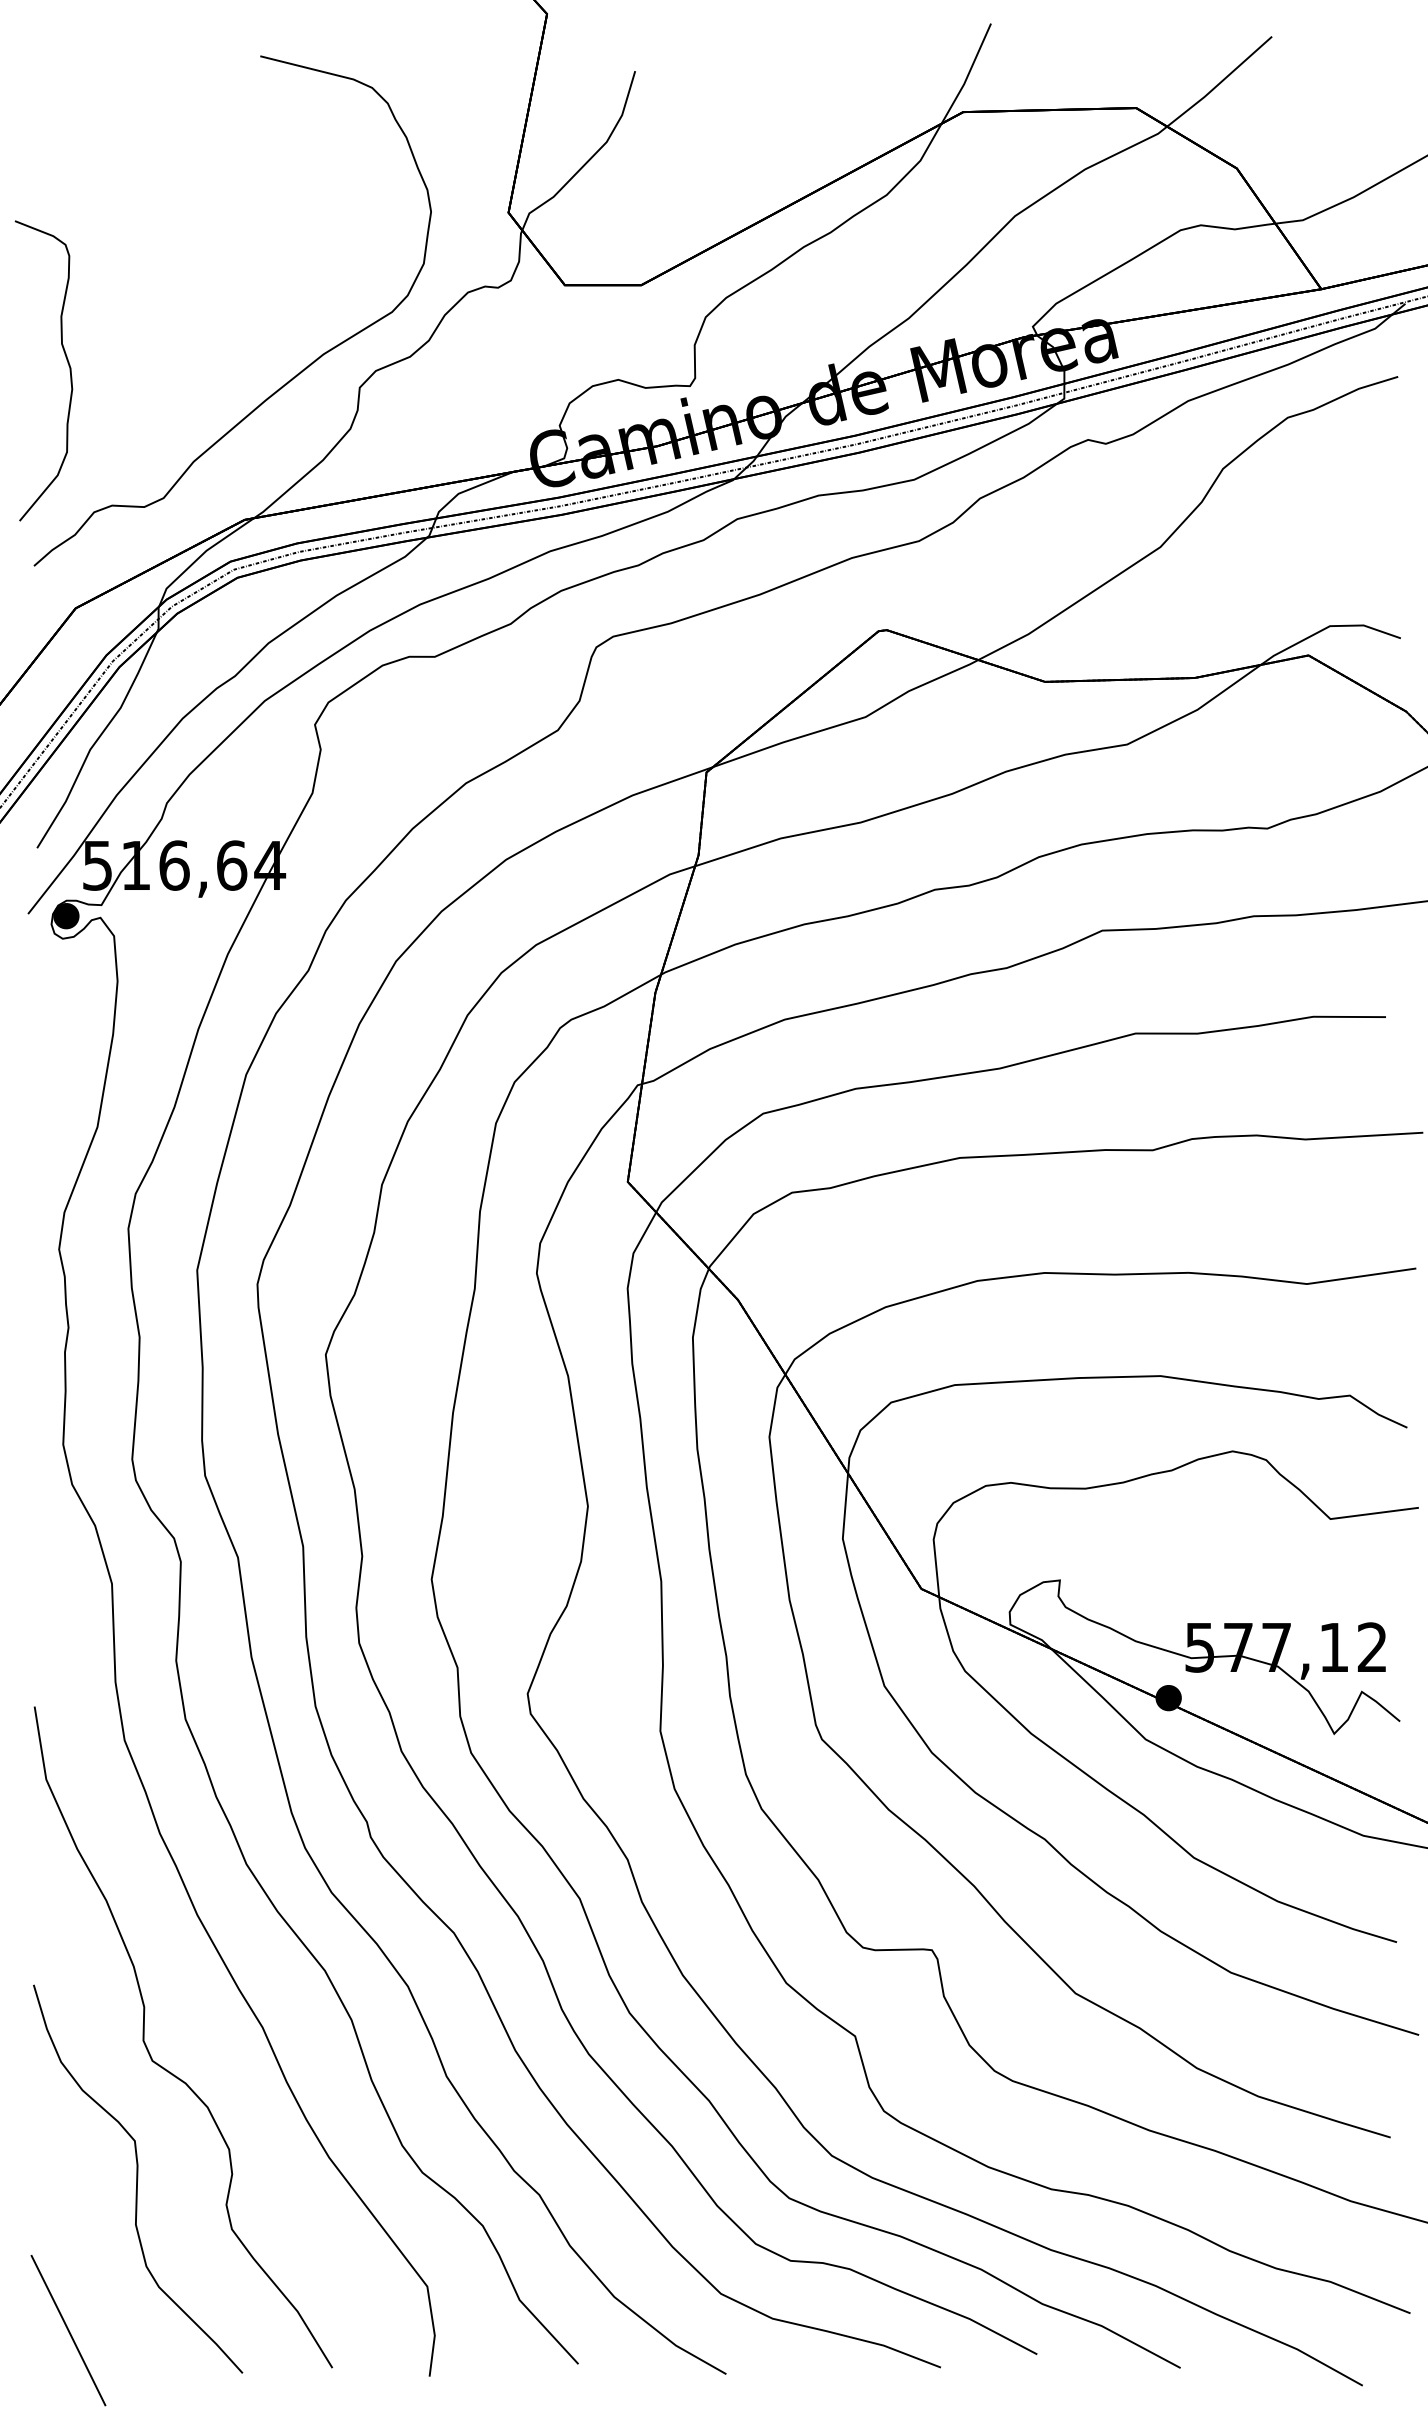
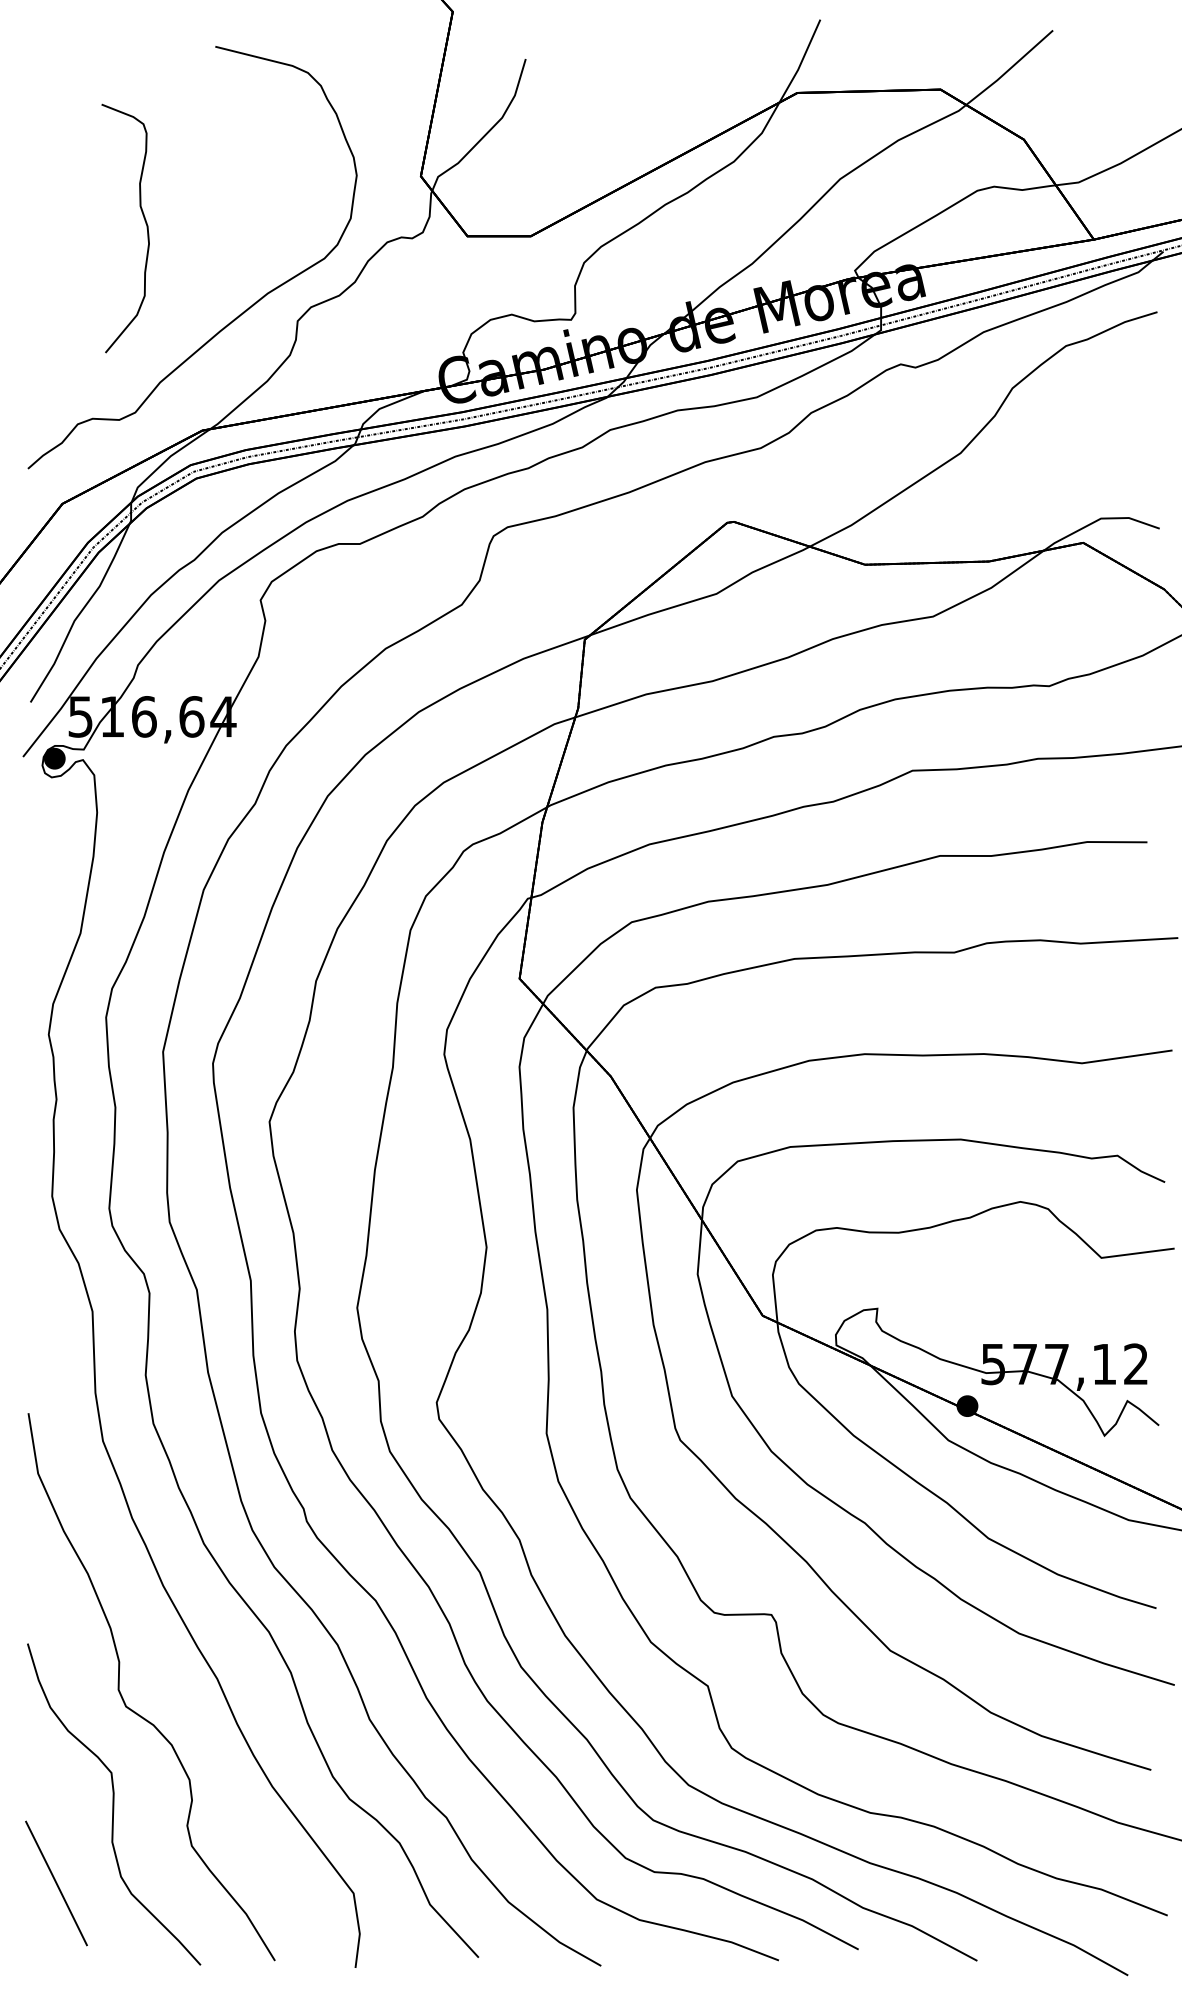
part: (67, 363) -> (145, 222), moved
line: (68, 2330) -> (56, 1883), moved

